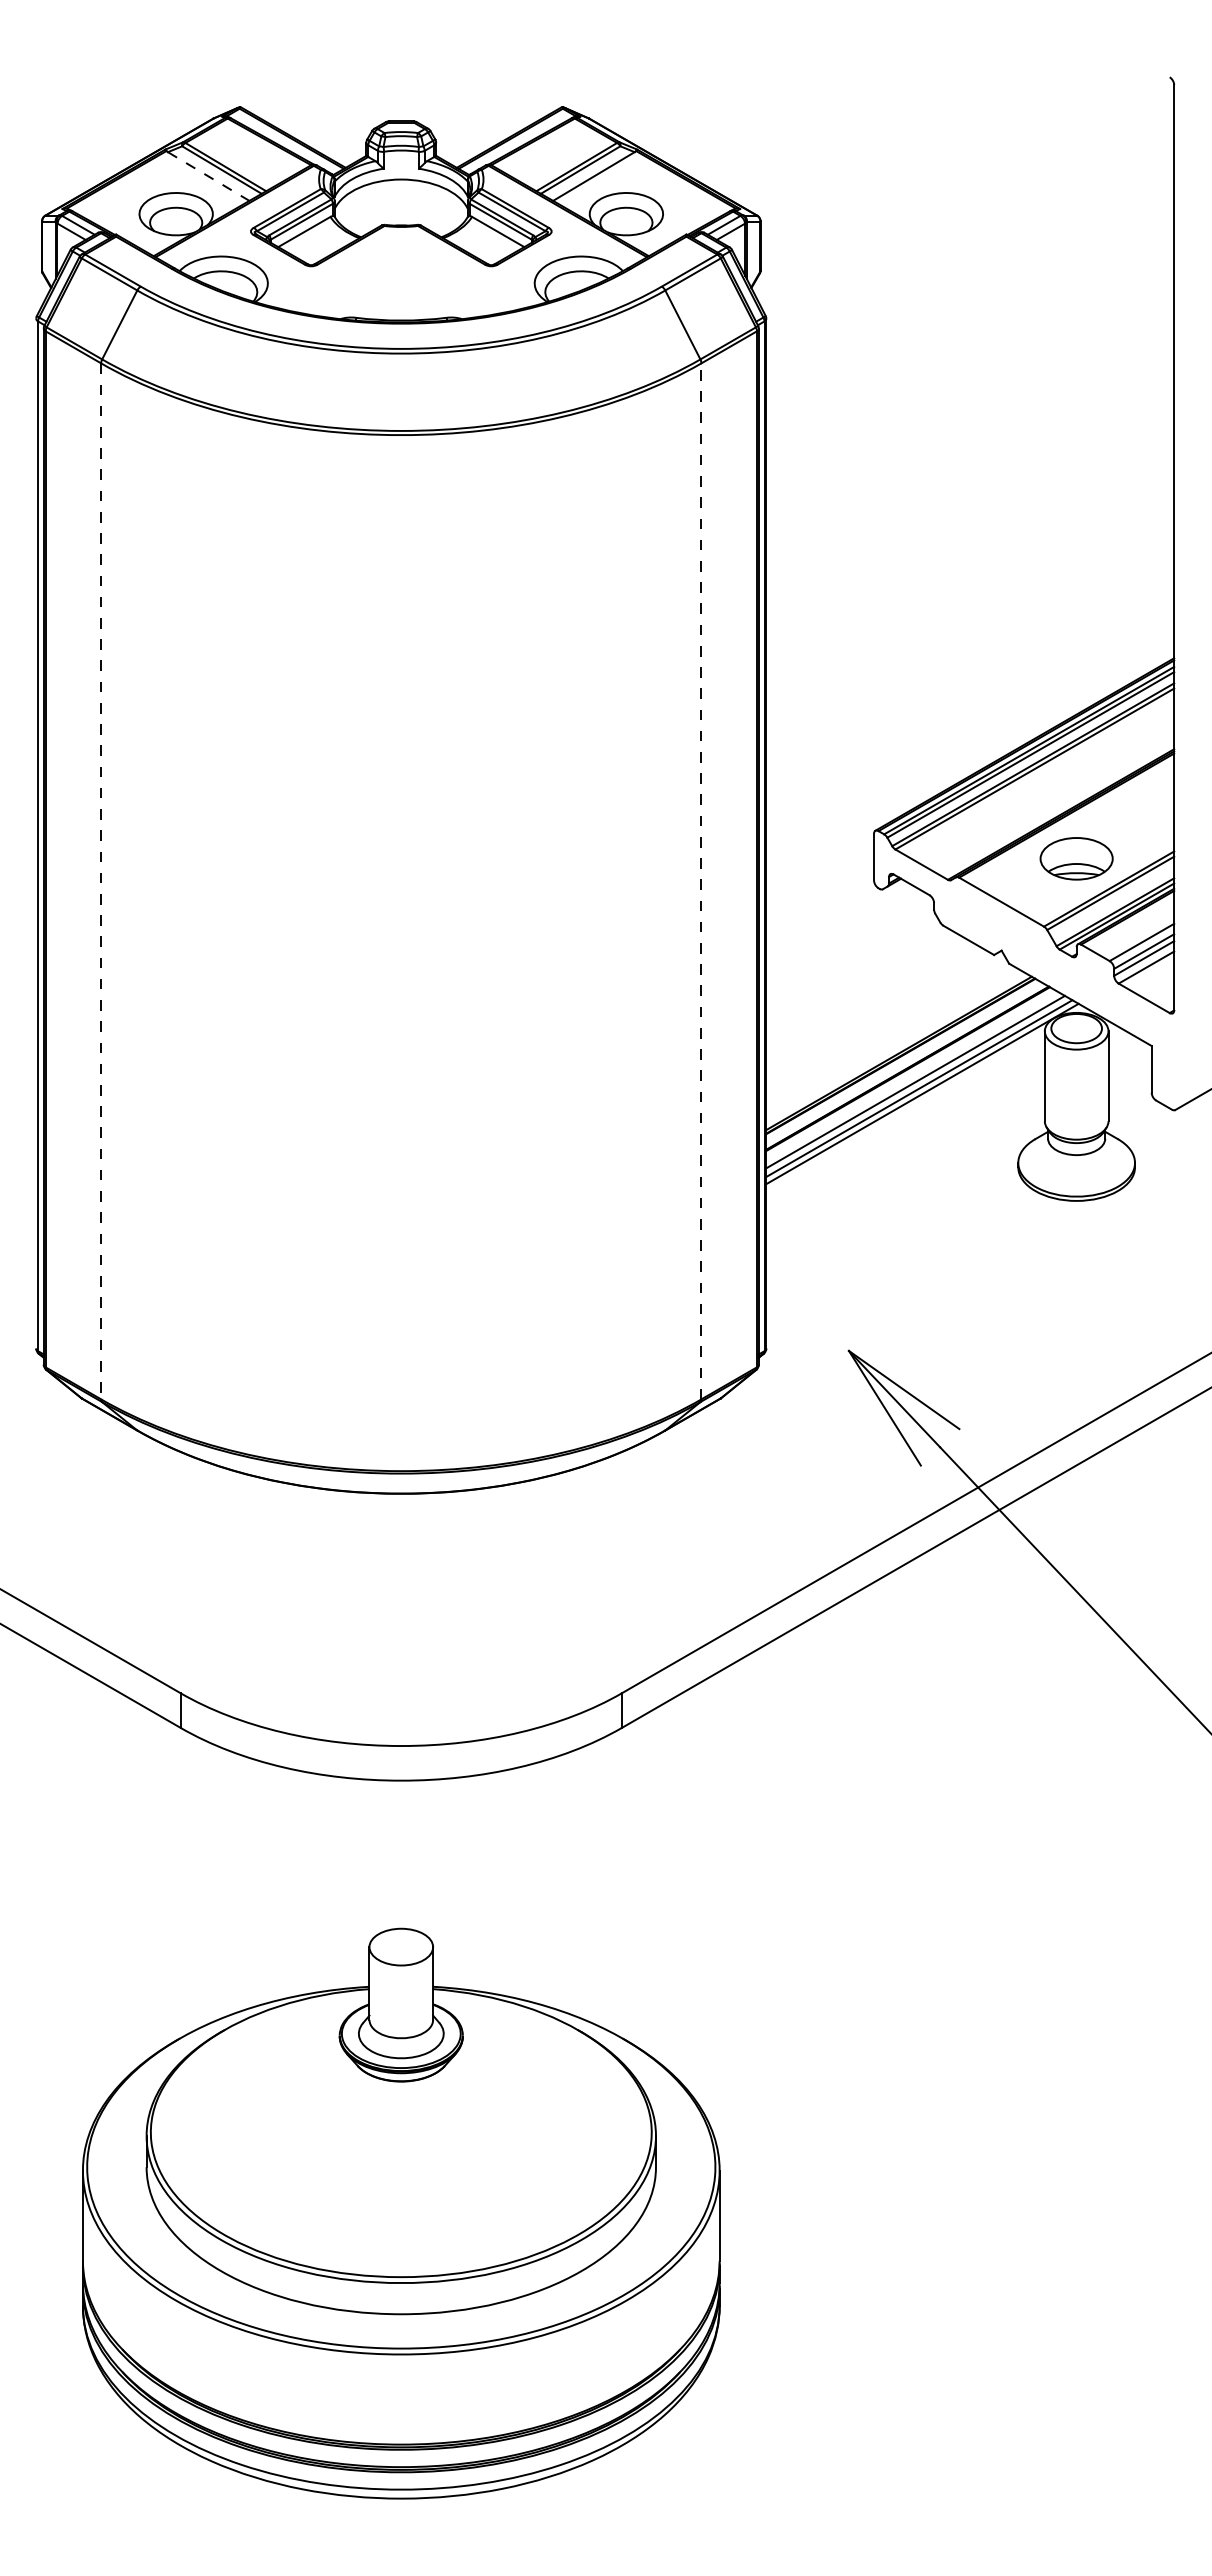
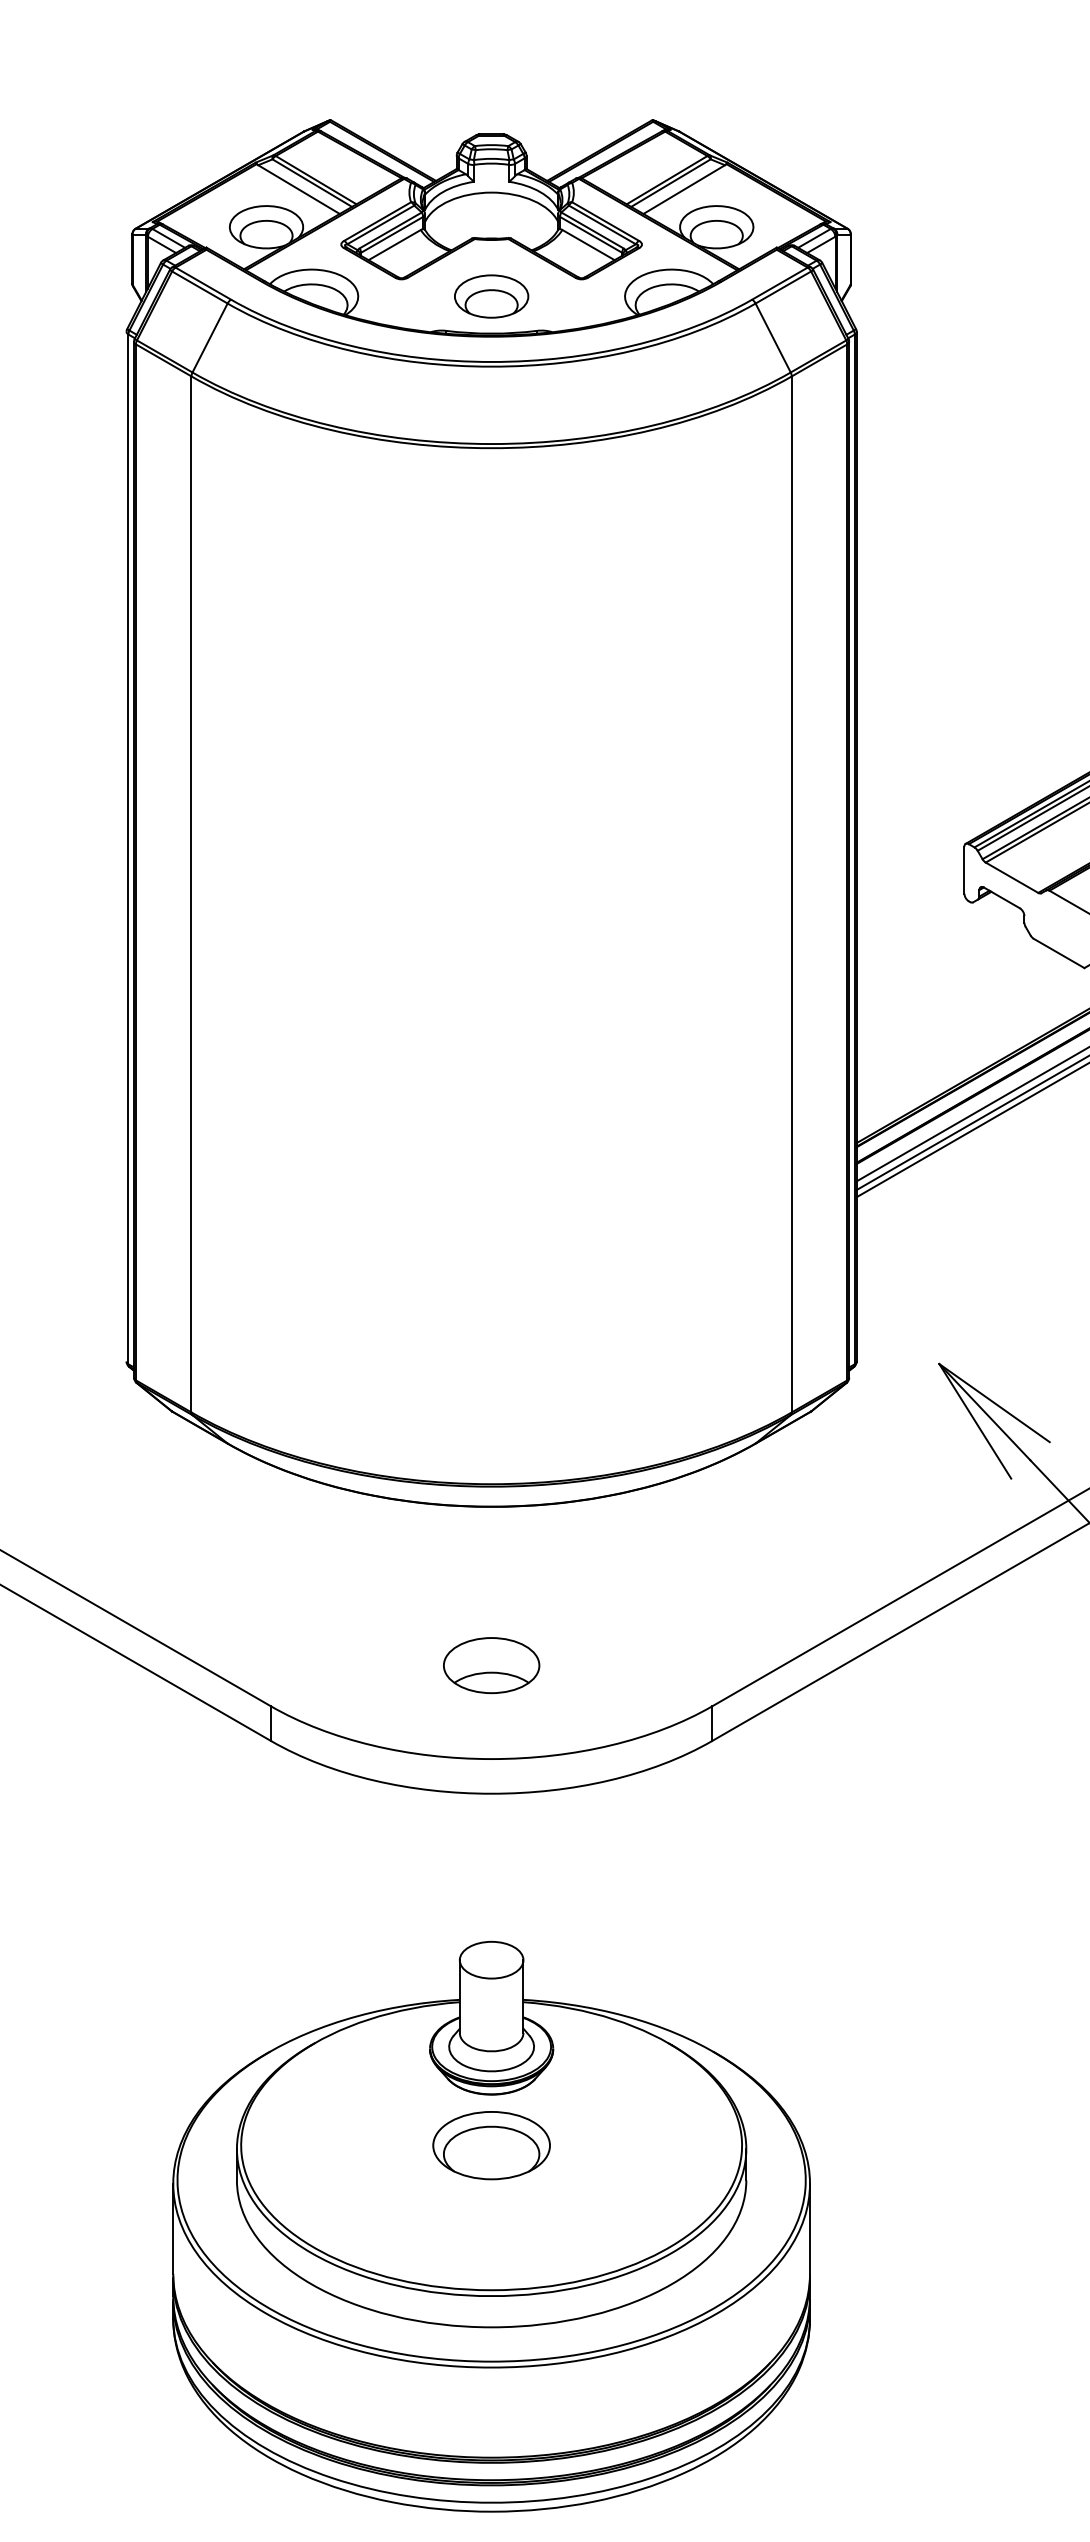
line: (209, 176) -> (299, 189), dashed -> solid
part: (400, 283) -> (490, 296), added
line: (701, 880) -> (791, 893), dashed -> solid
line: (101, 881) -> (191, 894), dashed -> solid
part: (400, 1652) -> (490, 1665), added
part: (401, 2132) -> (491, 2145), added

